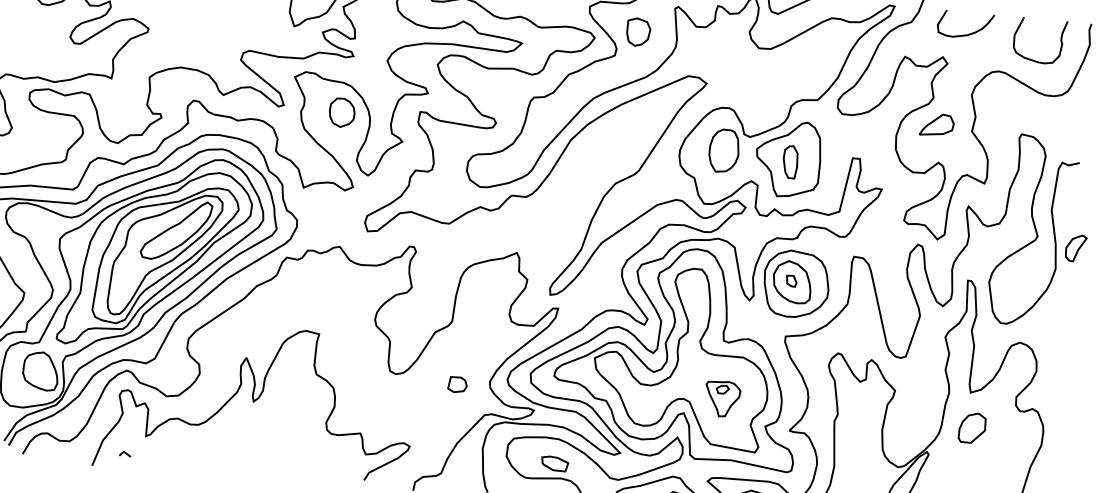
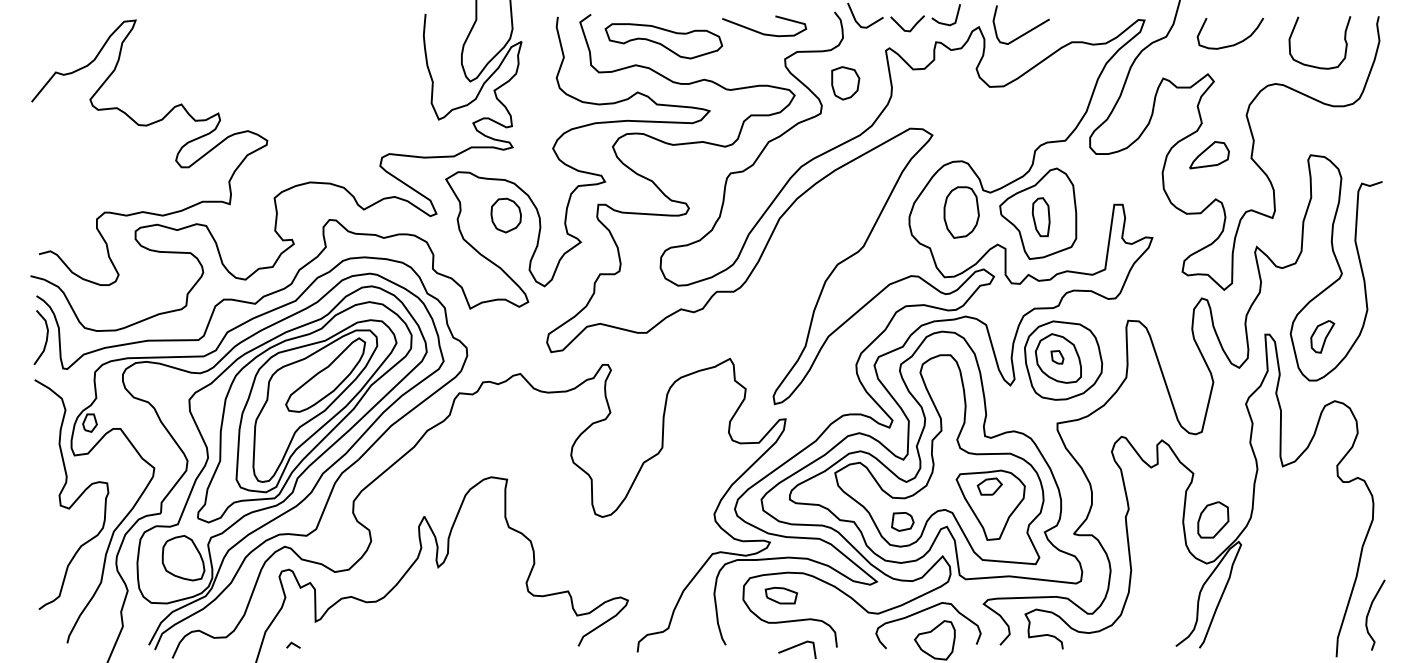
part: (1075, 247) -> (1322, 336), moved
part: (457, 384) -> (902, 521), moved
part: (722, 398) -> (990, 504), size x1.67
part: (972, 427) -> (1213, 519), moved
part: (554, 463) -> (780, 595), moved

